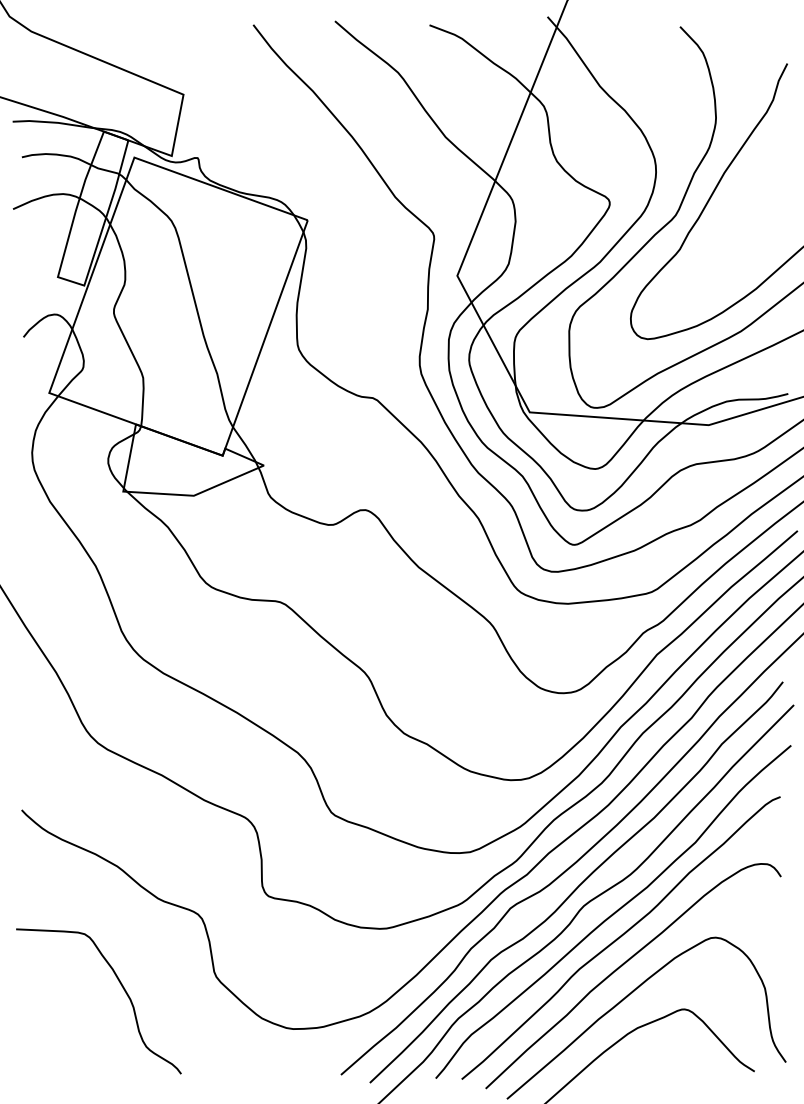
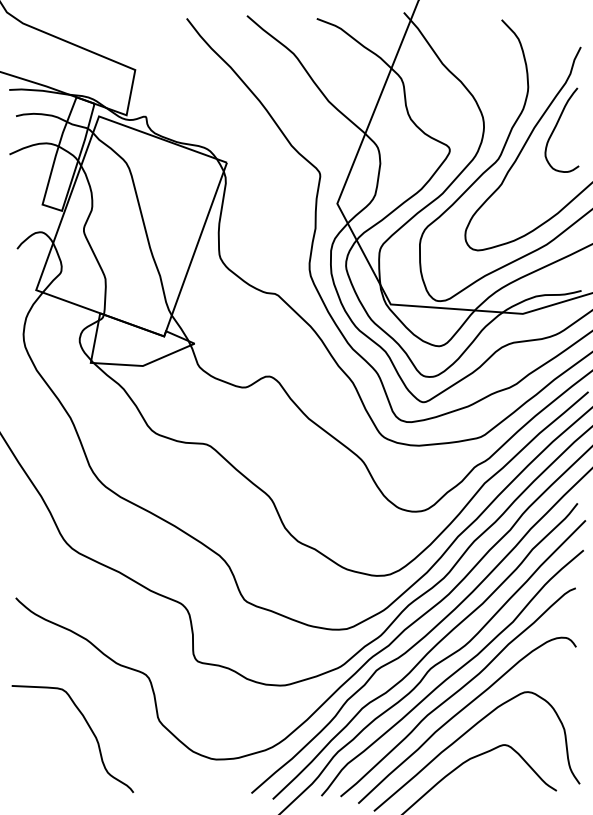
curve: (754, 172) -> (556, 127), added

